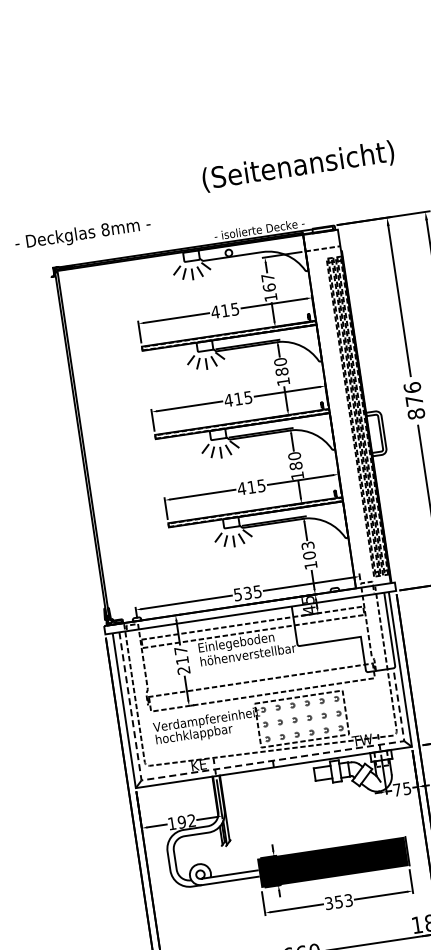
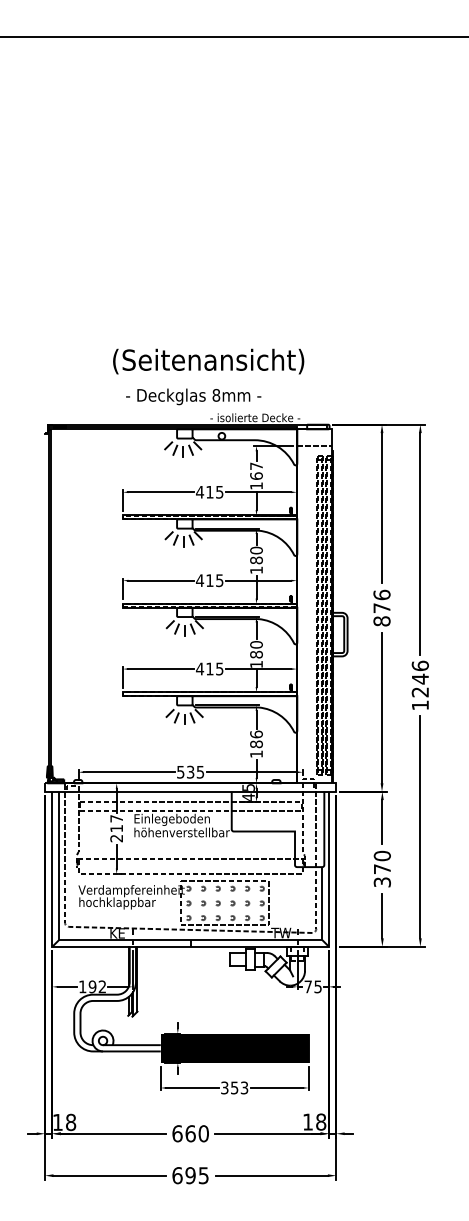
text: (298, 166) -> (208, 361), moved
text: (82, 234) -> (193, 396), moved
text: (308, 550) -> (256, 739), 103 -> 186
line: (234, 766) -> (152, 940), dashed -> solid

